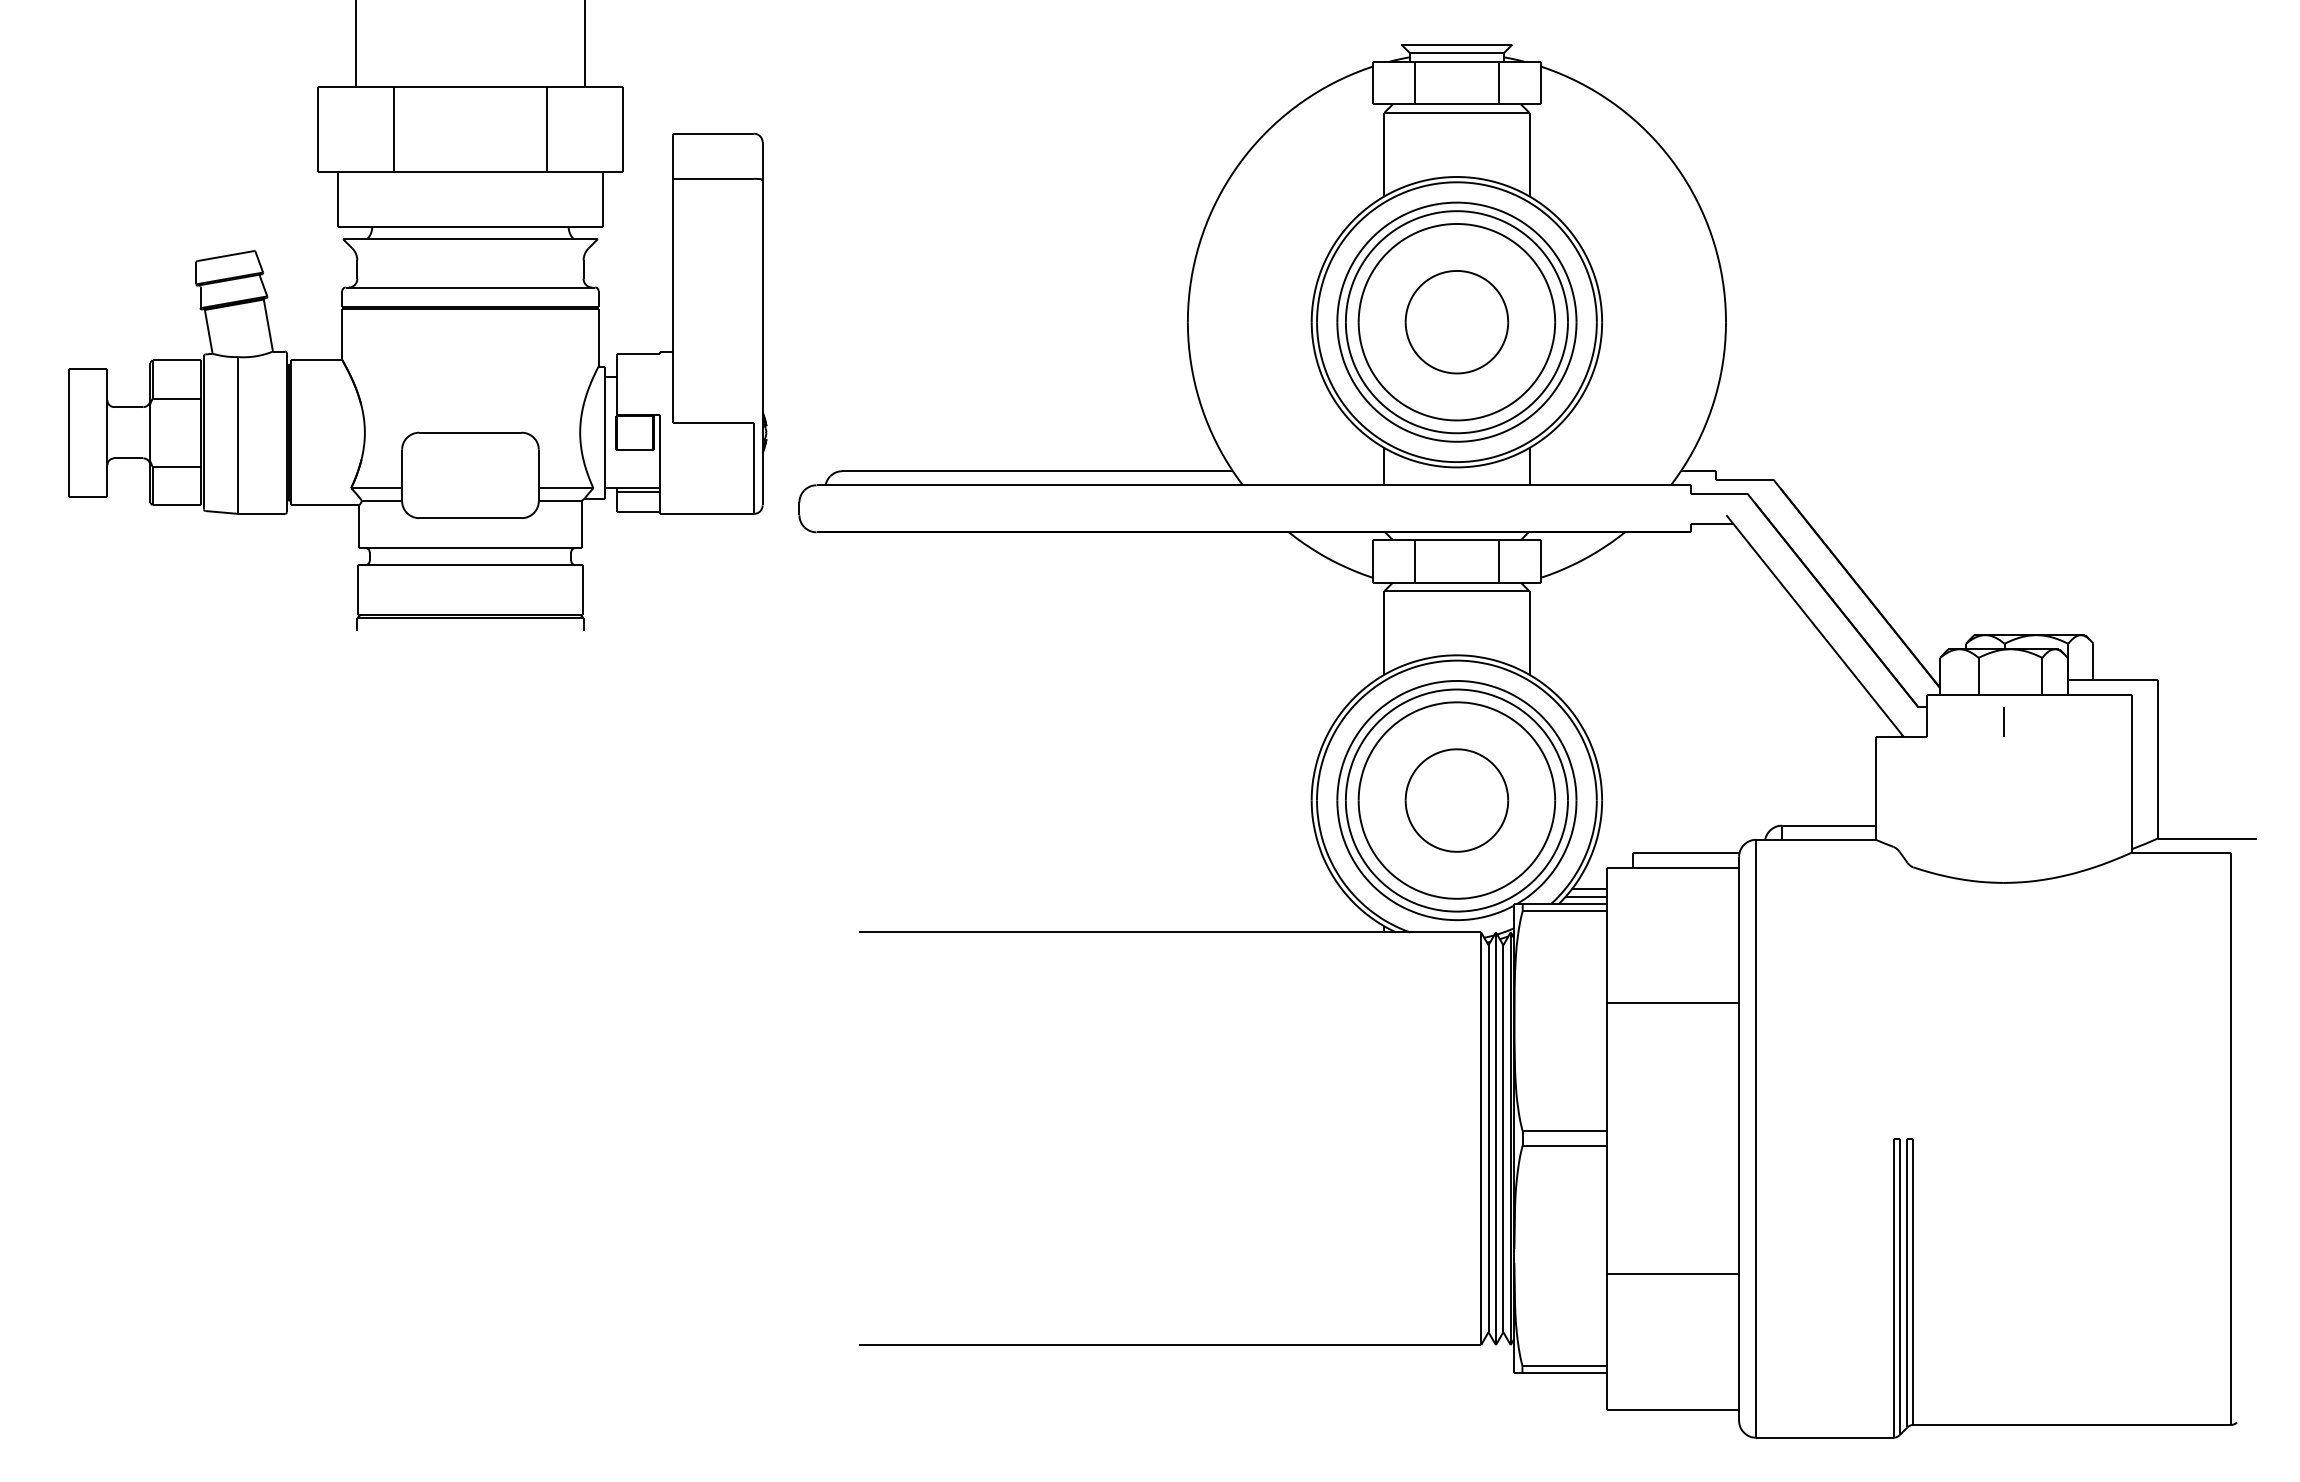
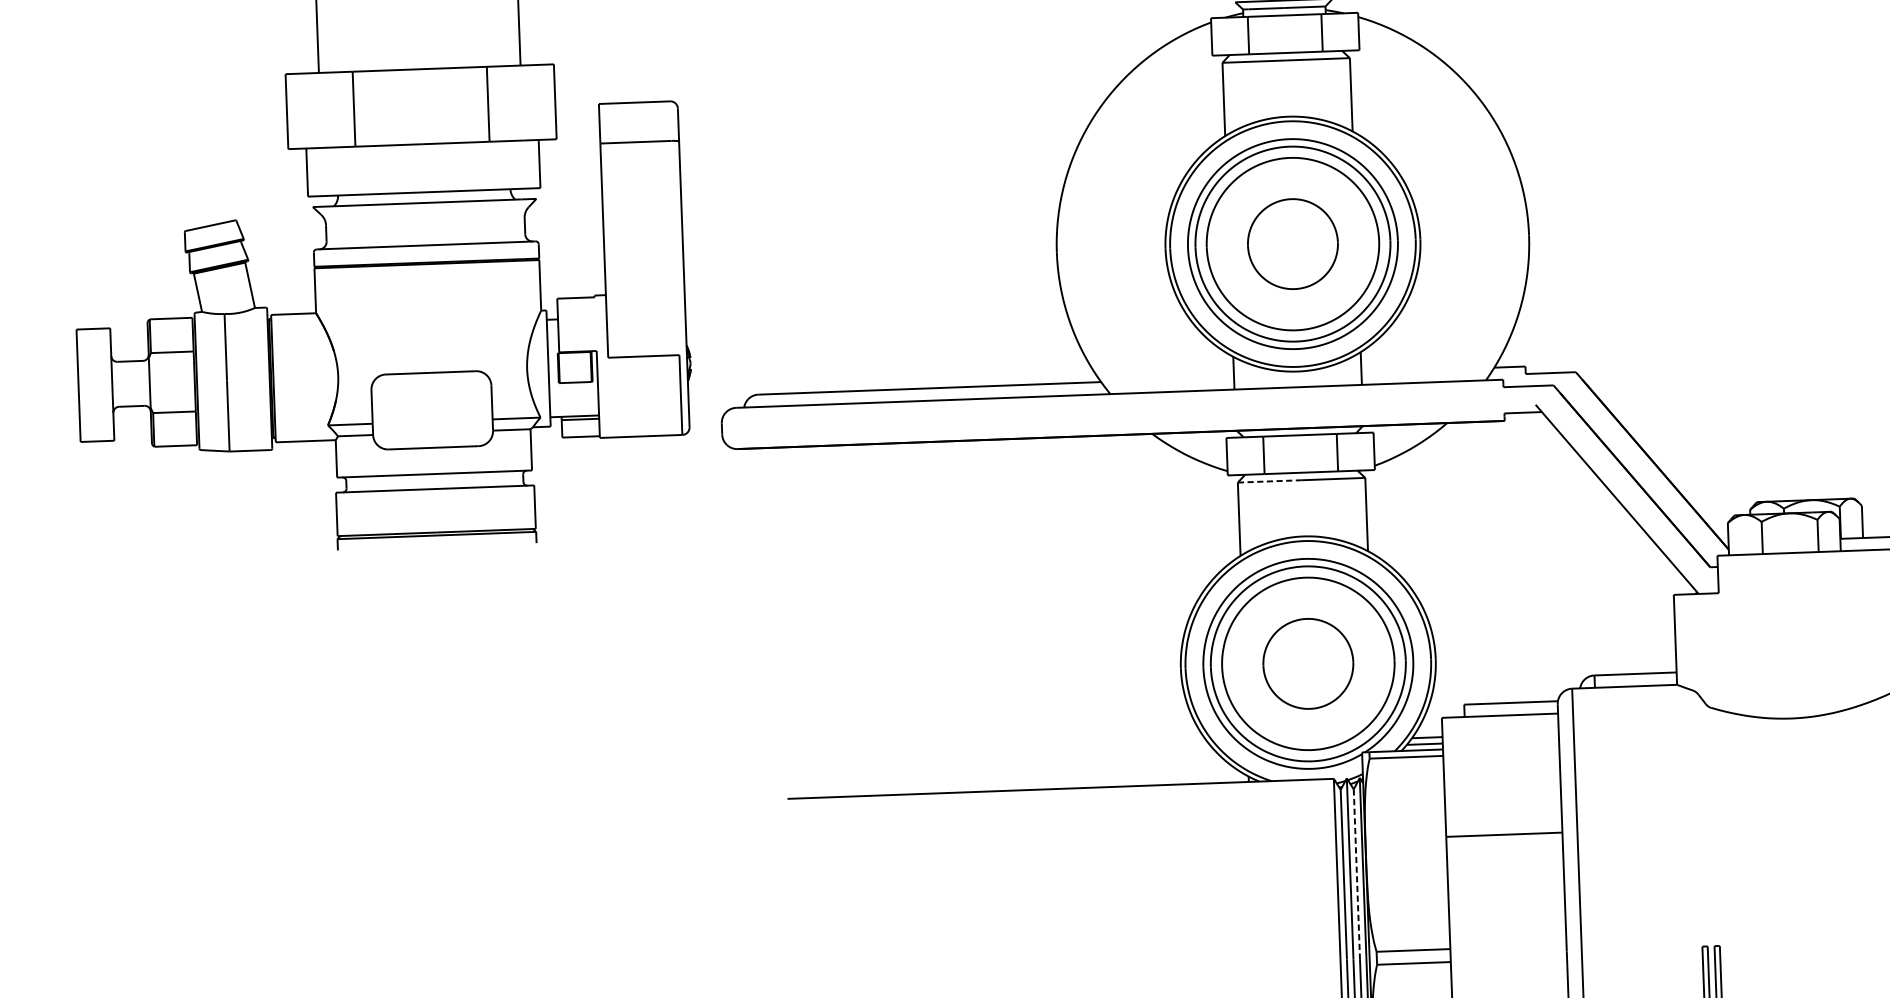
line: (1421, 591) -> (1270, 481), solid -> dashed
line: (2003, 721) -> (1785, 576), removed
line: (1503, 1042) -> (1356, 874), solid -> dashed

